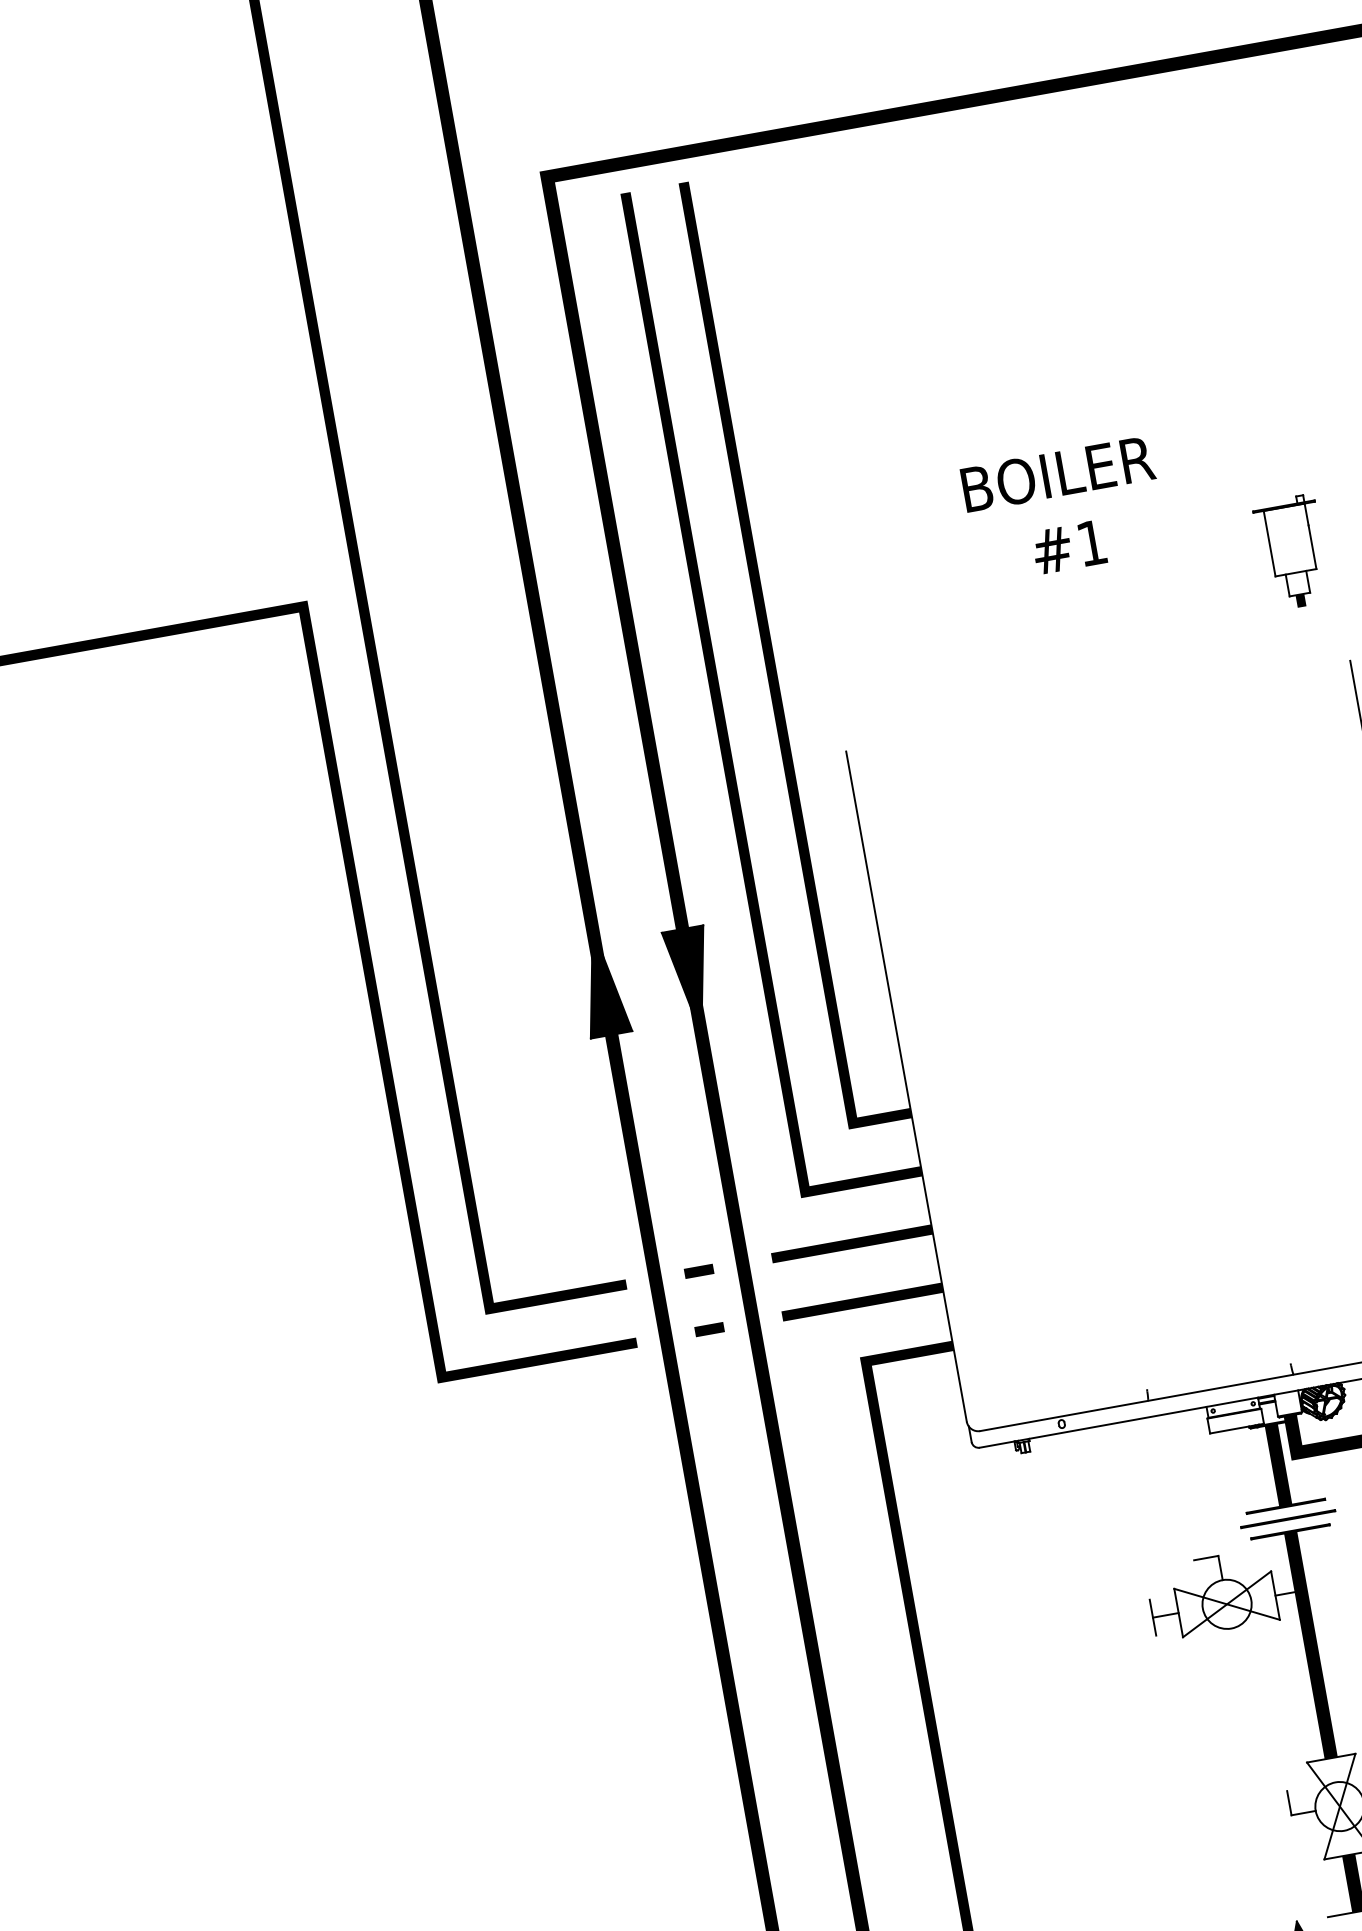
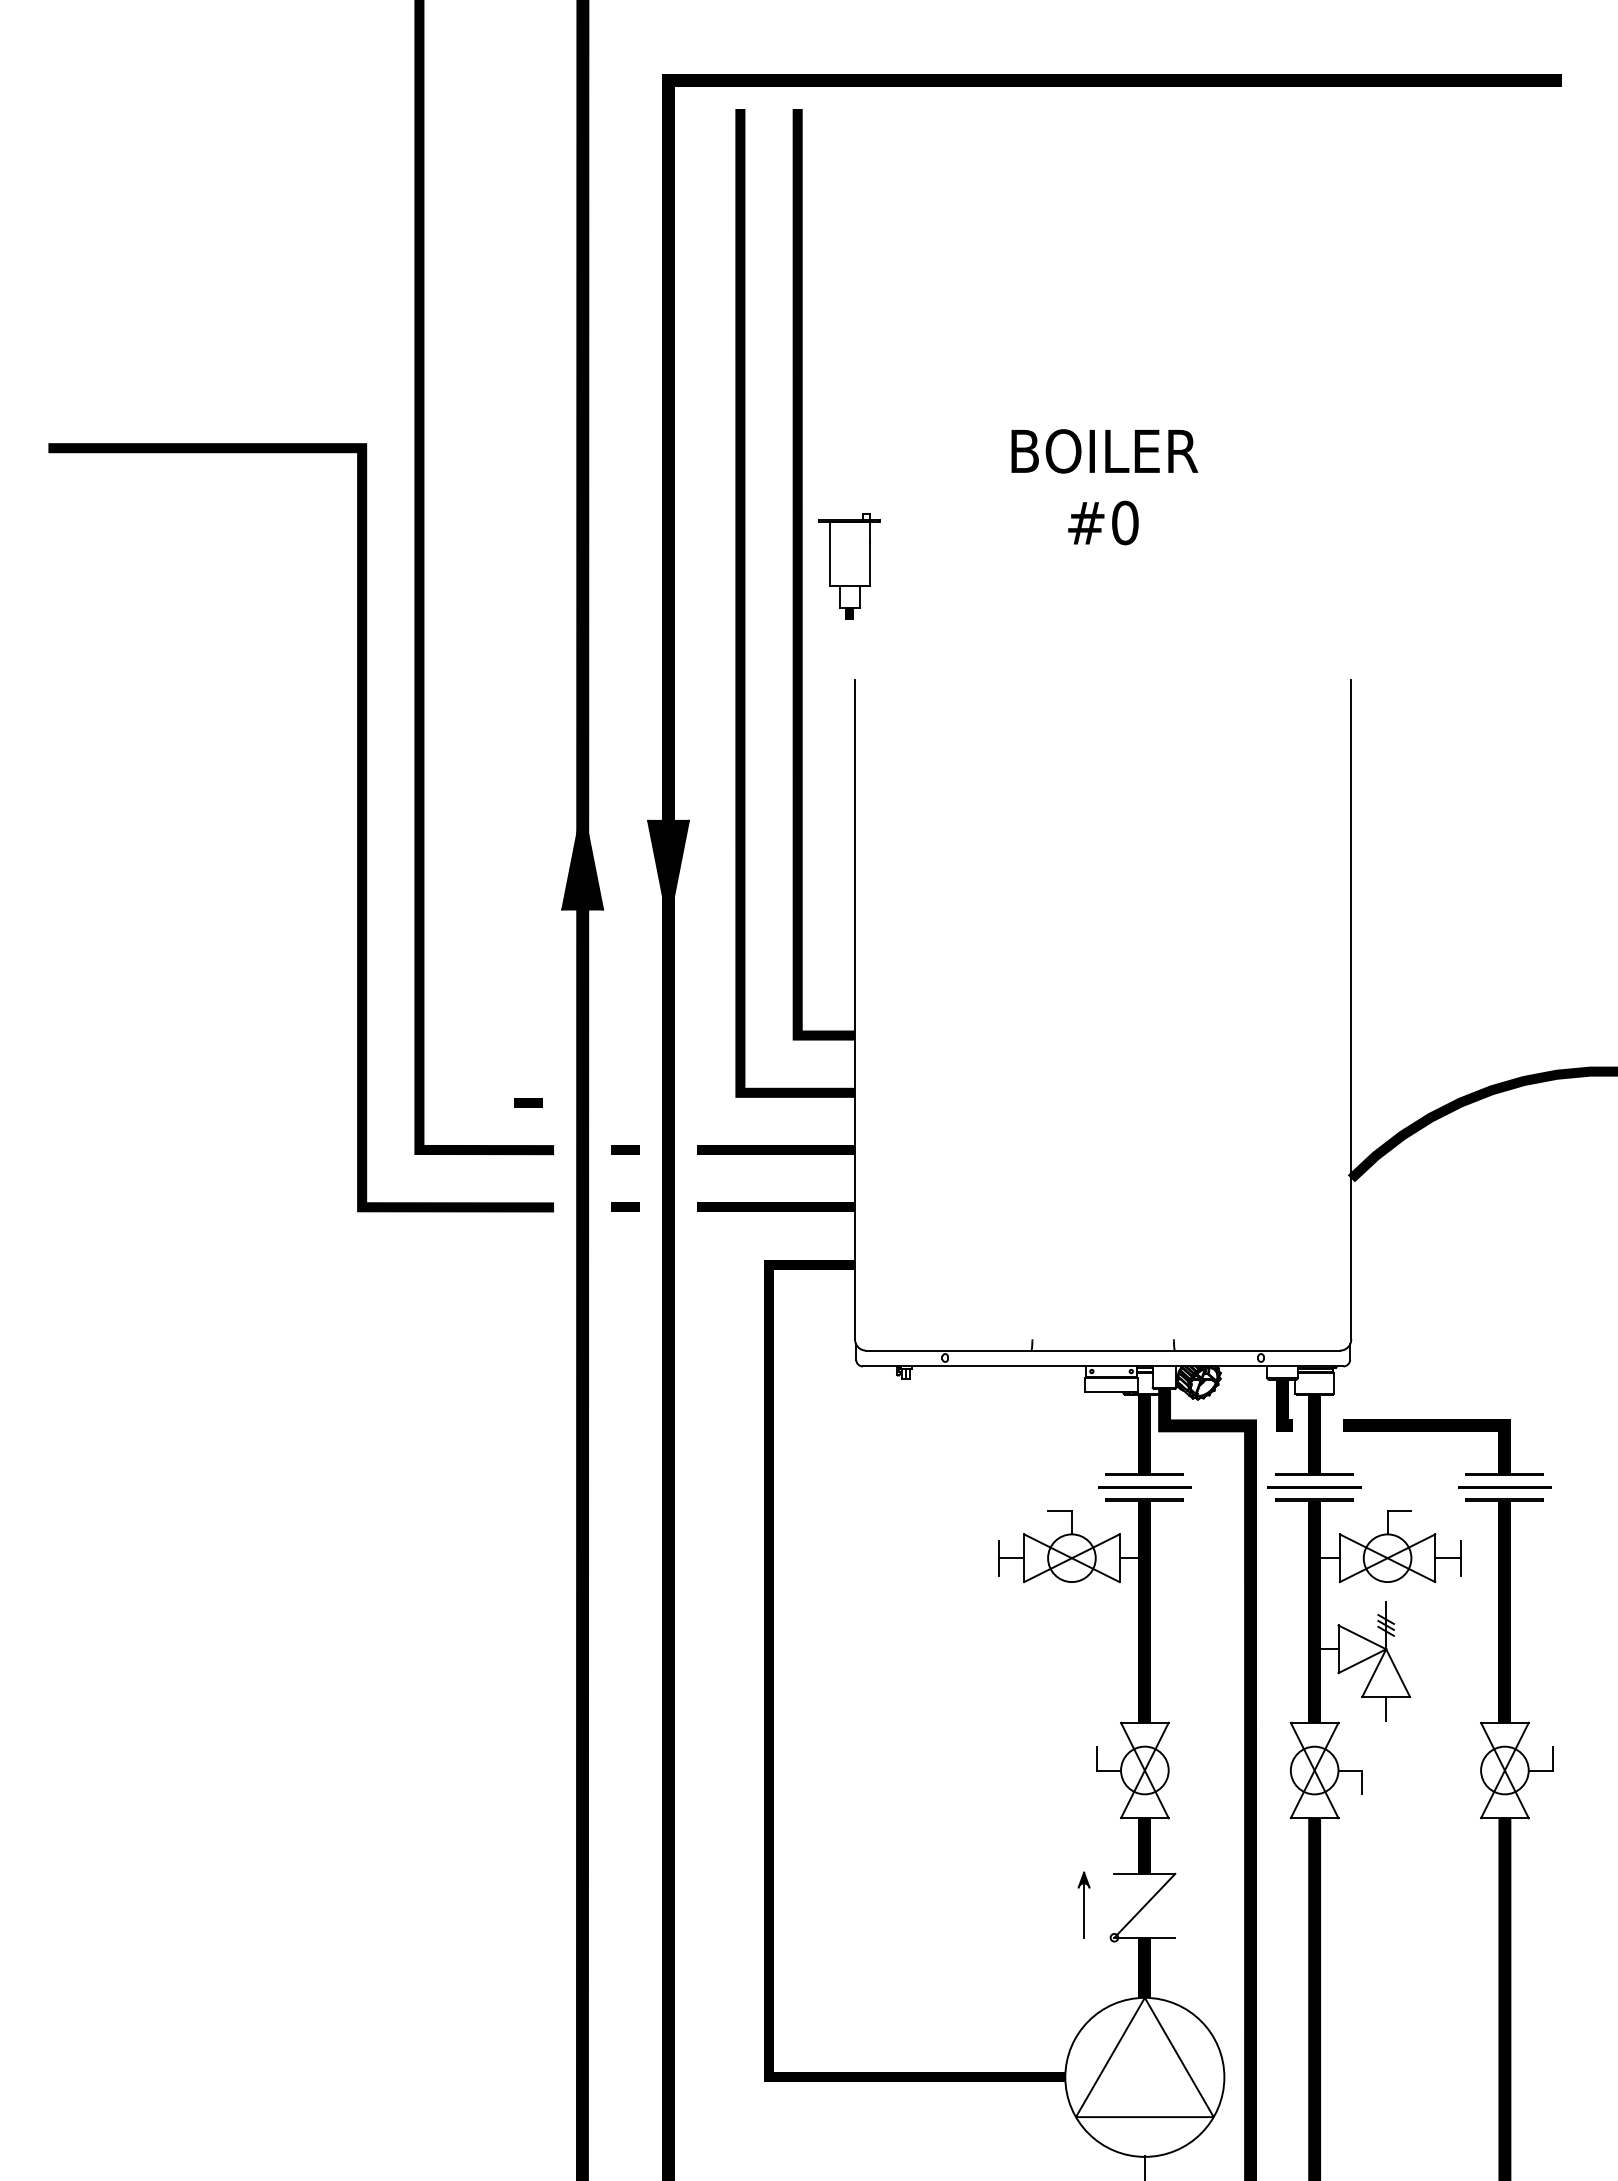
text: (1092, 542) -> (1125, 522), #1 -> #0
part: (1292, 552) -> (849, 566), moved
line: (591, 1240) -> (528, 1102), added

